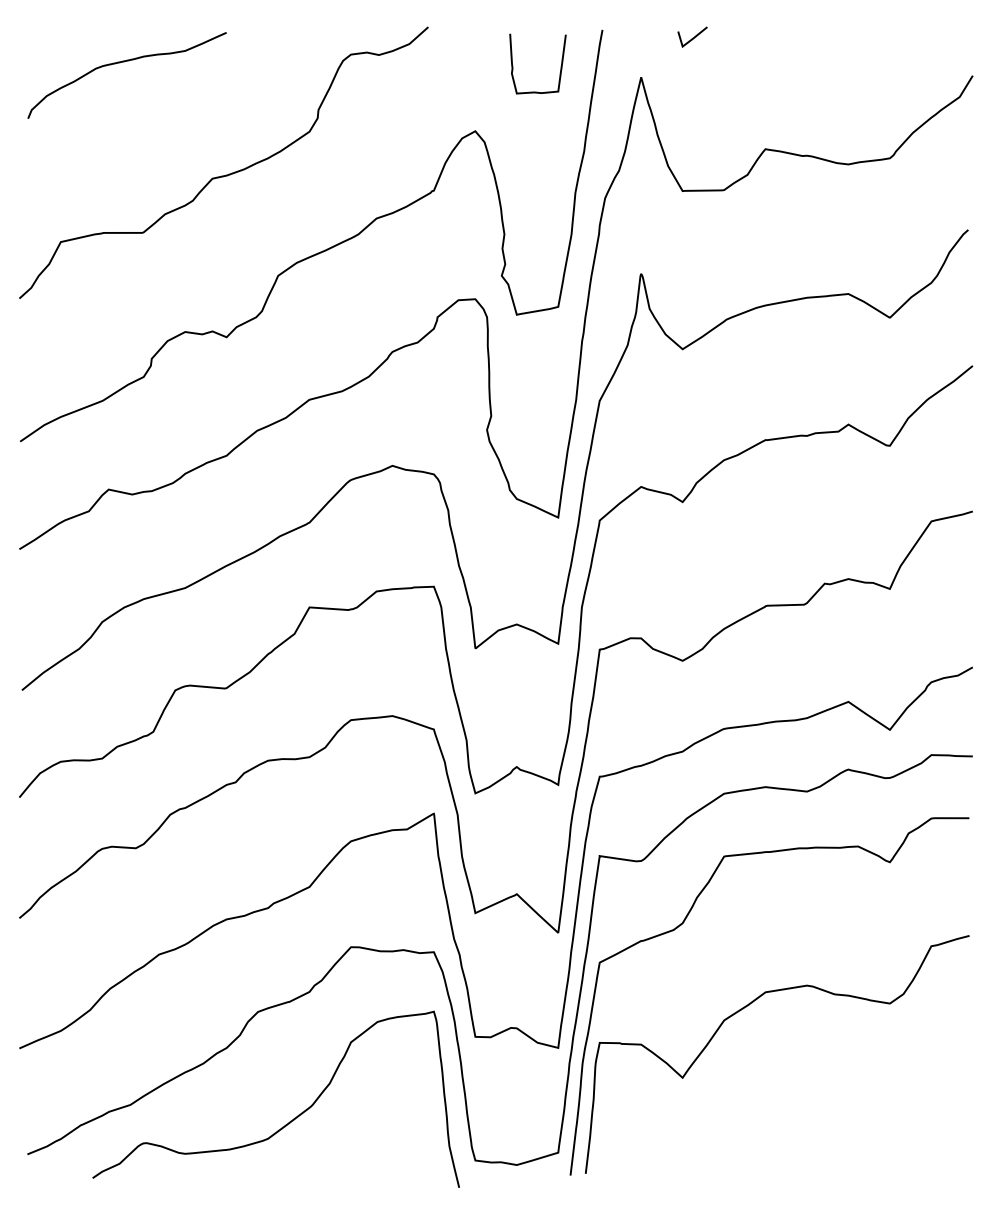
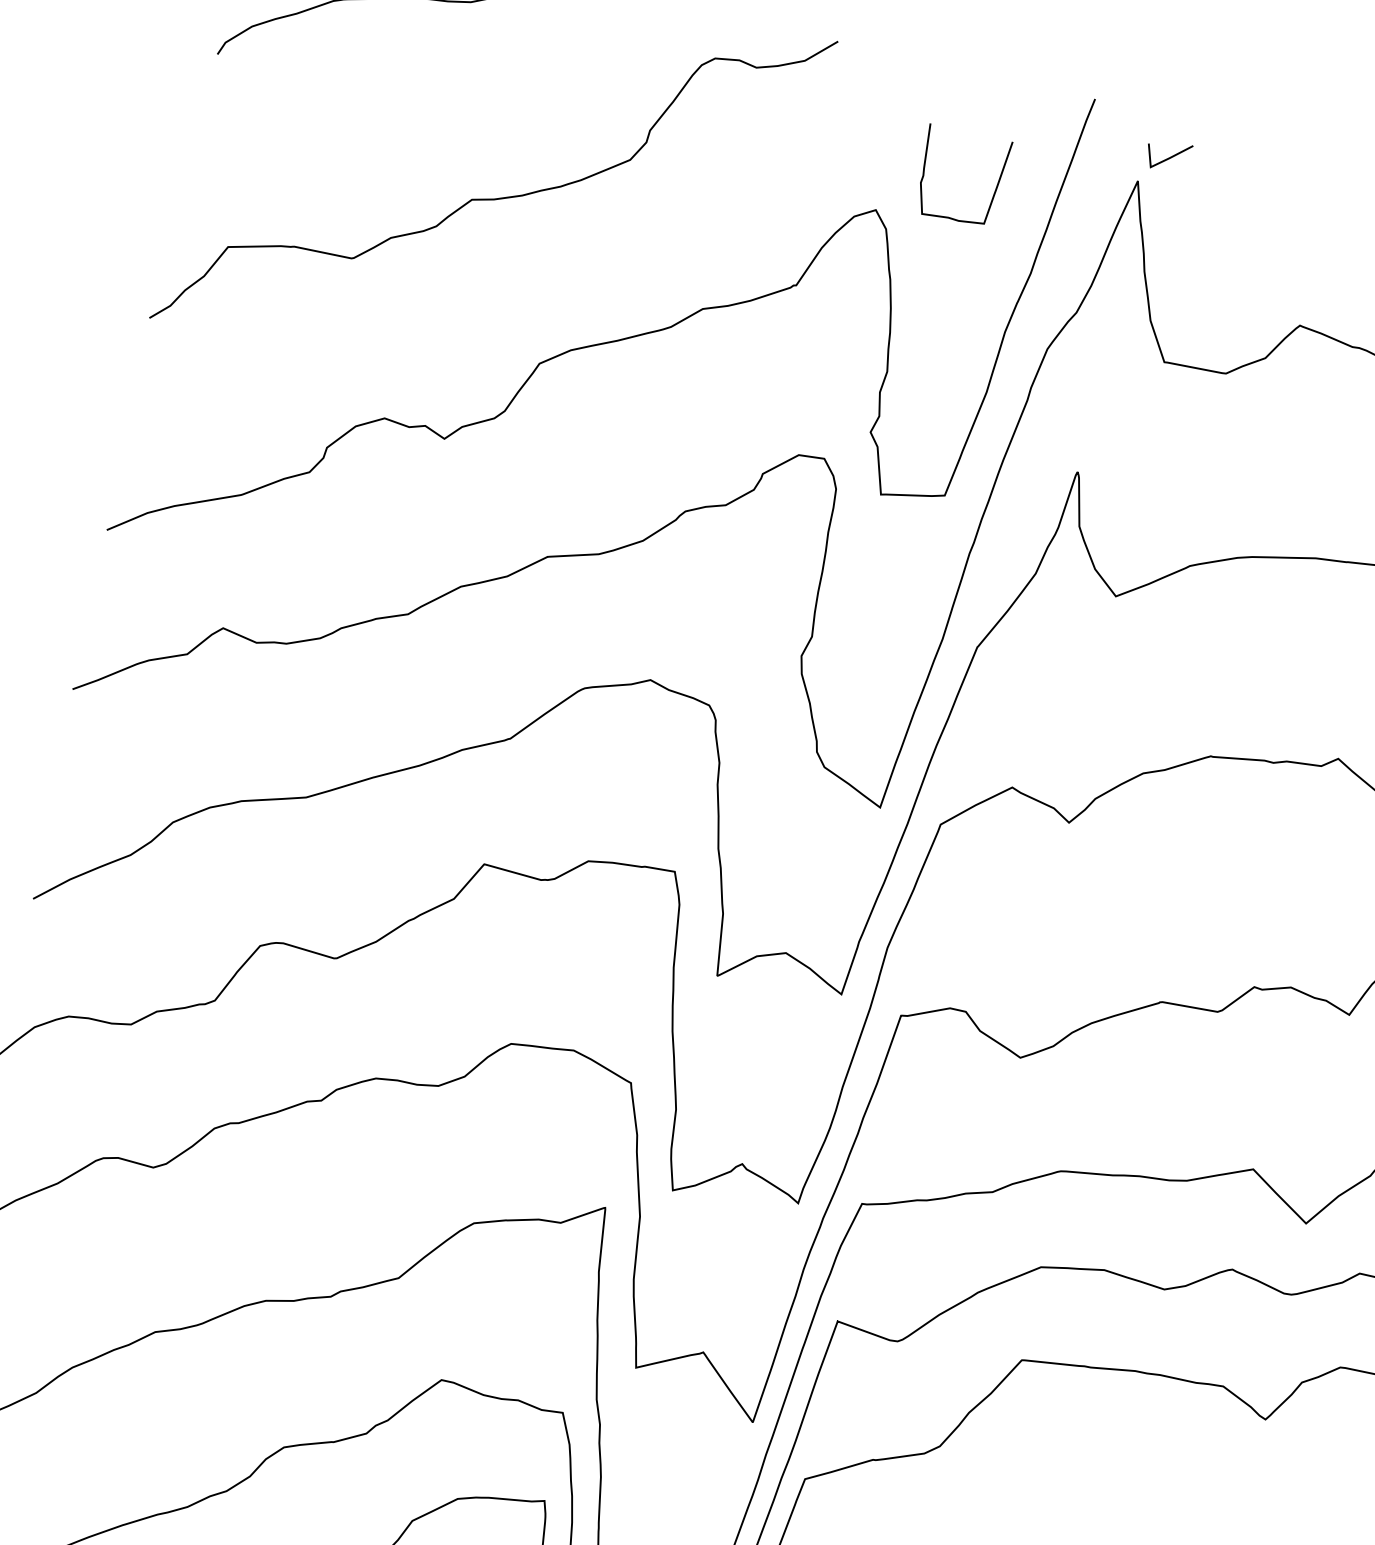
line: (692, 37) -> (1168, 156), moved
curve: (560, 66) -> (995, 187), moved

